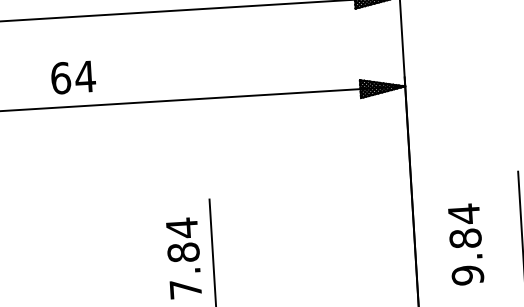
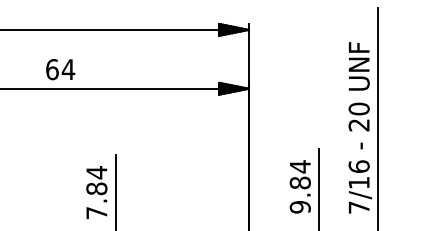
text: (73, 77) -> (60, 69), moved
text: (464, 244) -> (299, 186), moved

